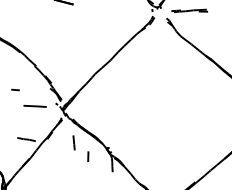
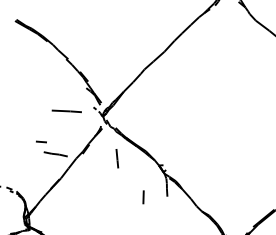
line: (15, 89) -> (41, 141), moved
line: (88, 156) -> (143, 197), moved

